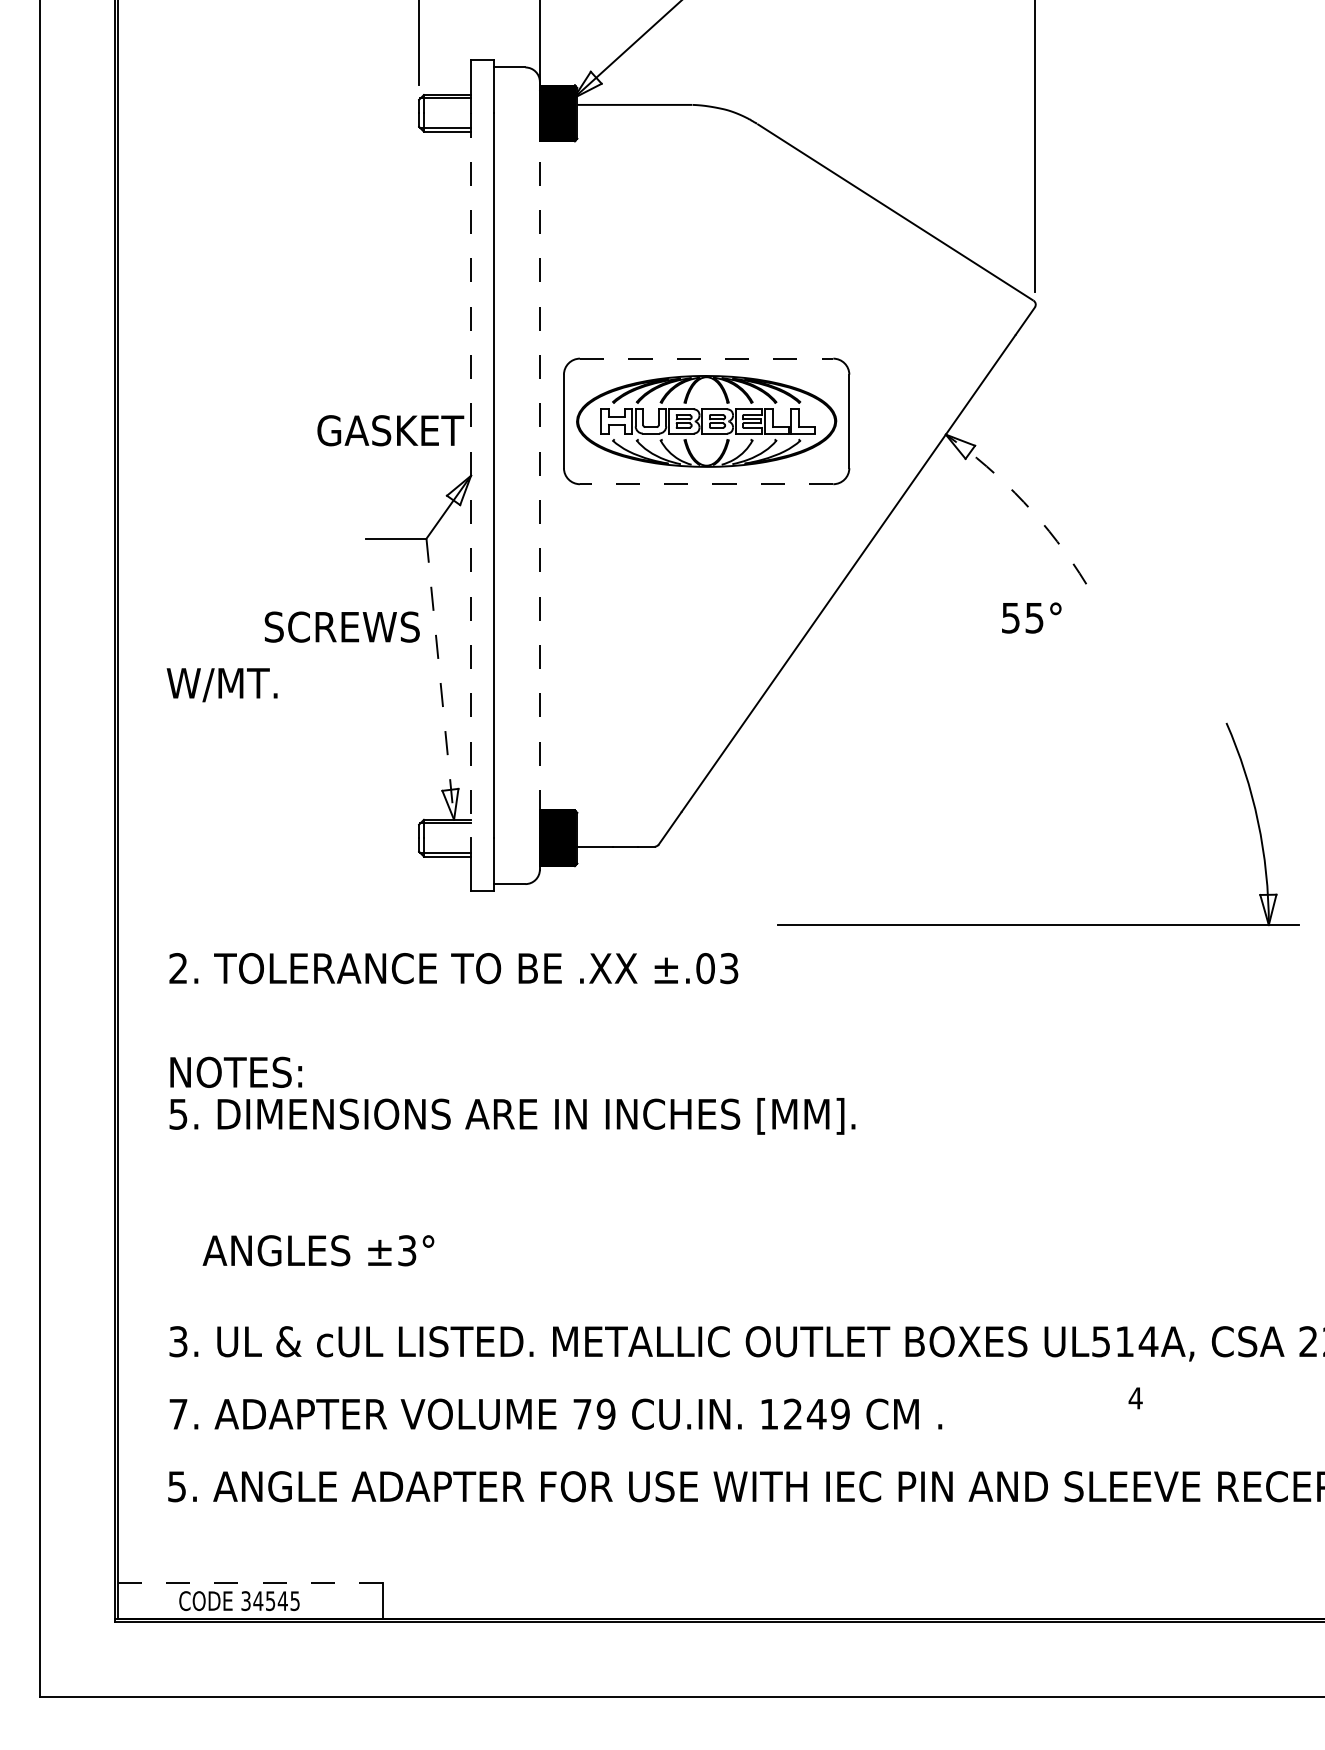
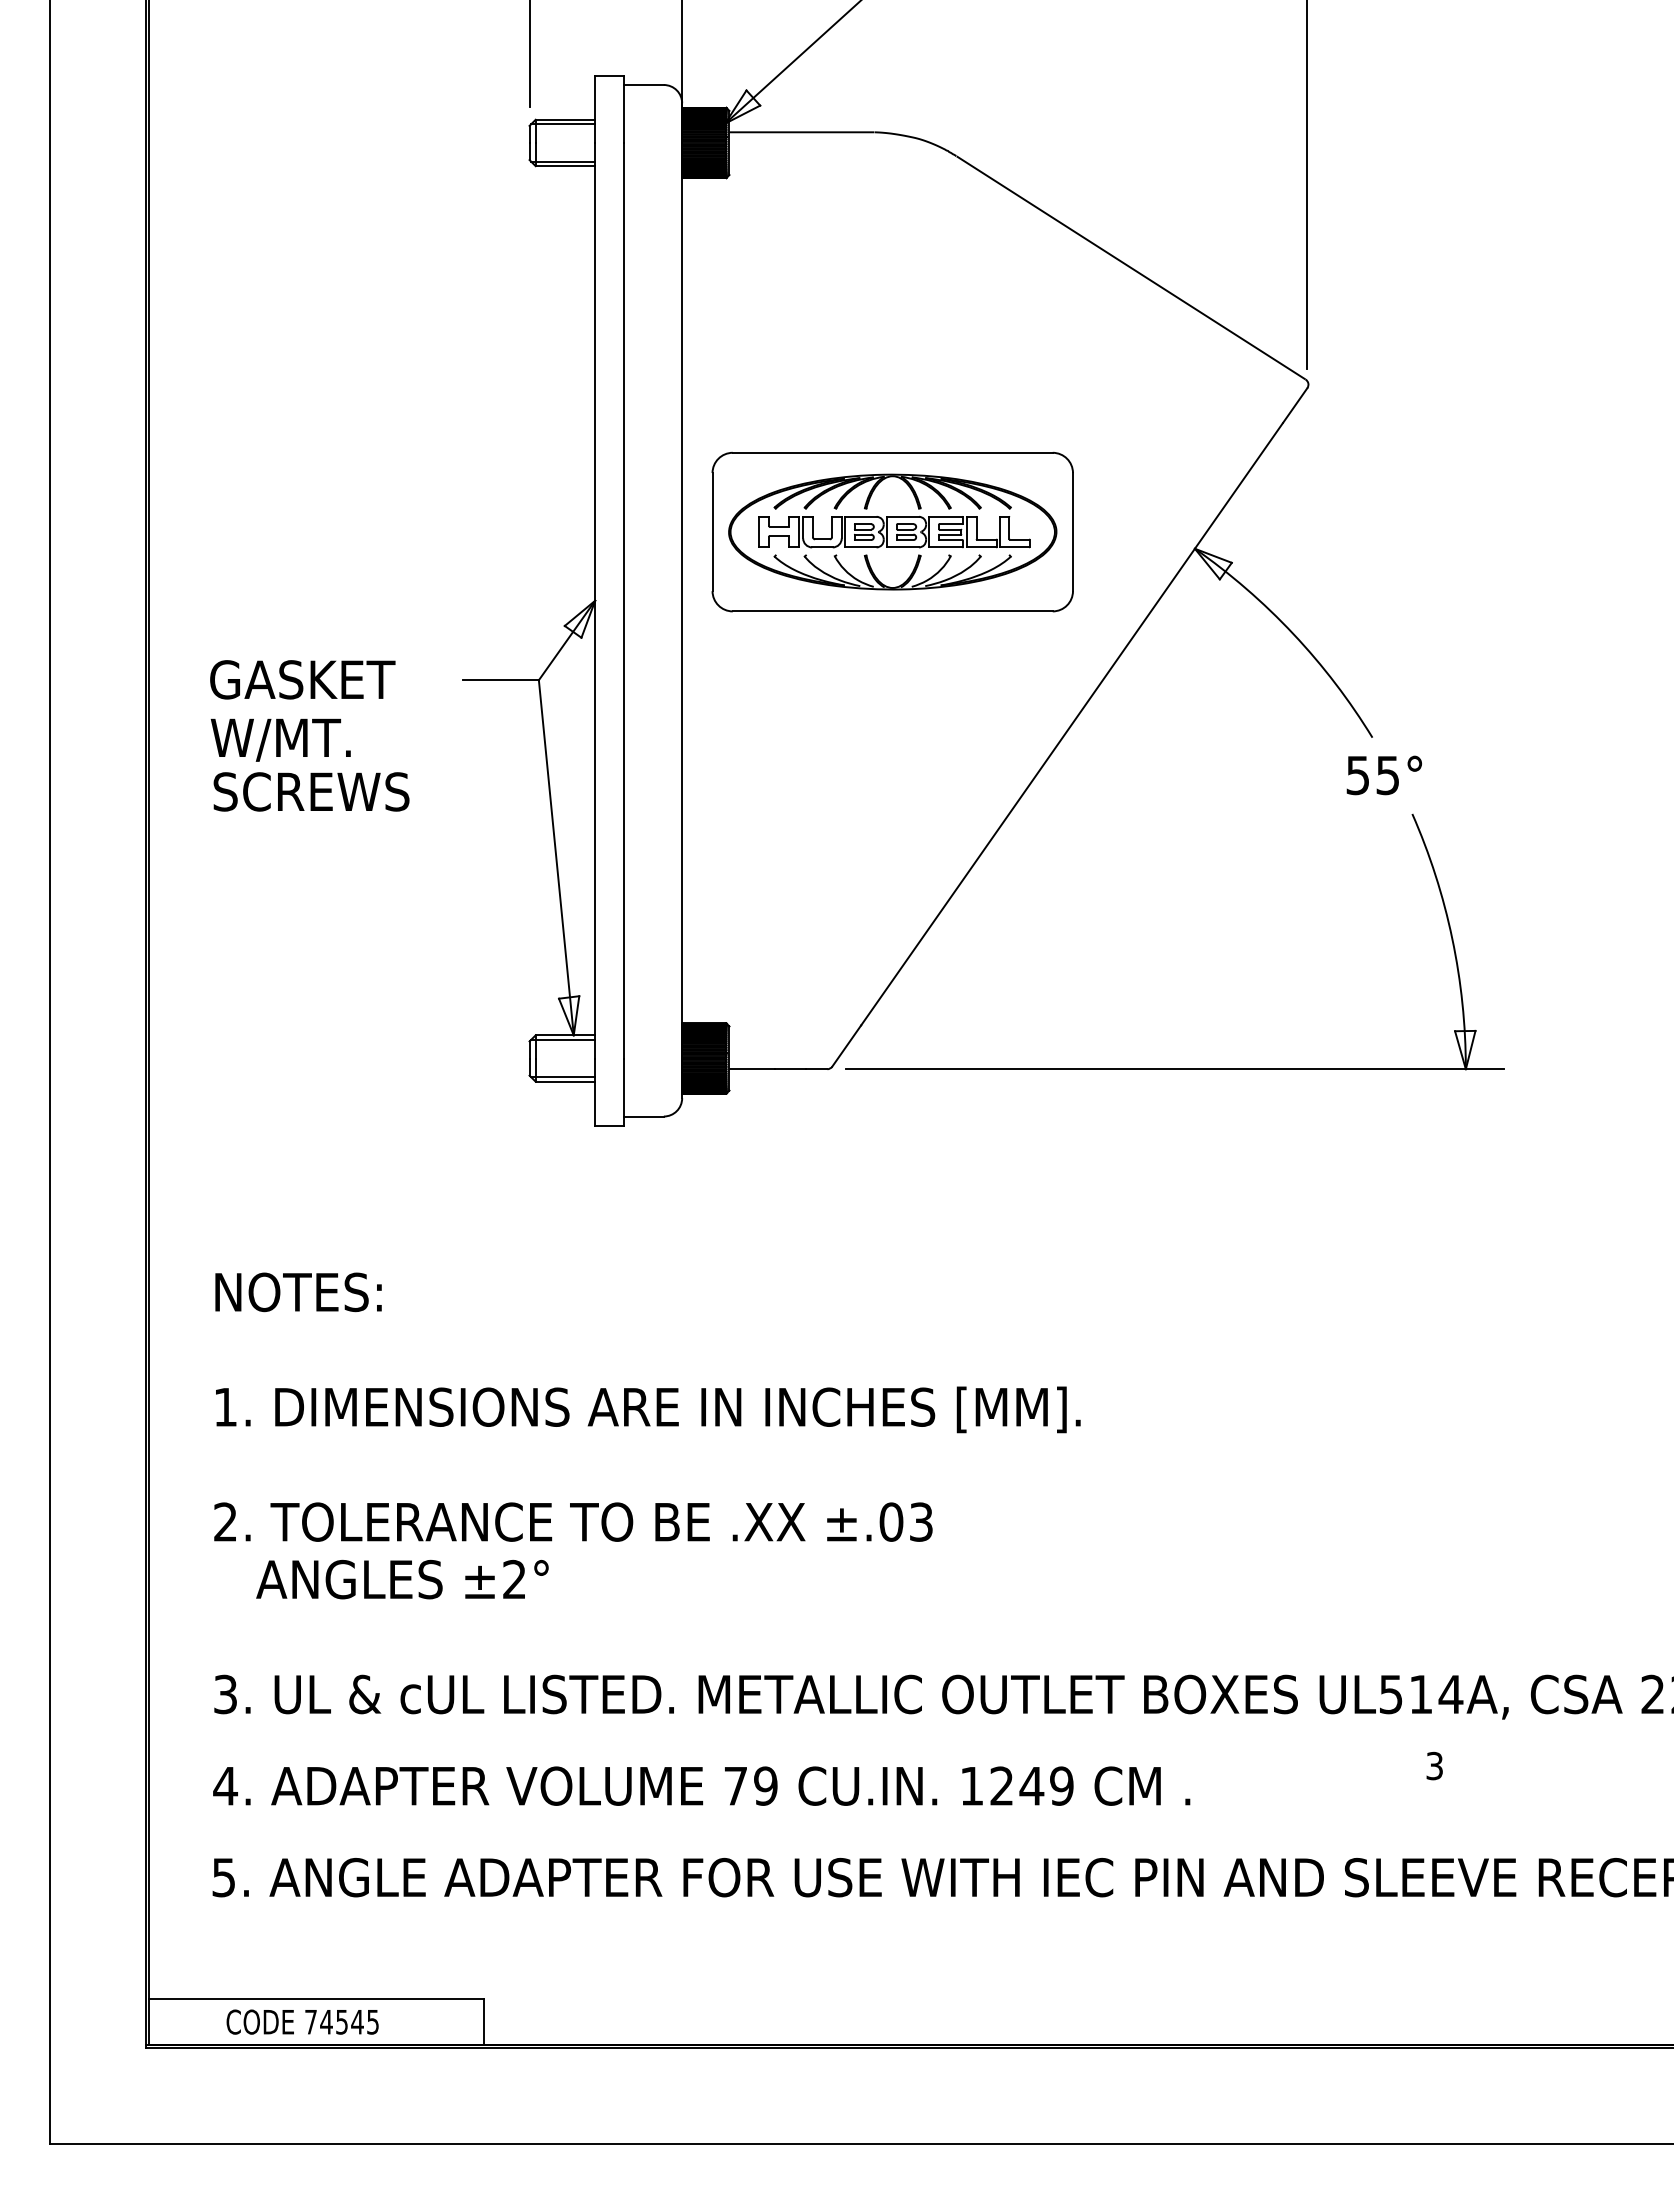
line: (706, 358) -> (892, 452), dashed -> solid
text: (390, 430) -> (302, 679), moved
line: (471, 475) -> (595, 600), dashed -> solid
line: (540, 475) -> (682, 600), dashed -> solid
line: (706, 484) -> (892, 611), dashed -> solid
arc: (1023, 502) -> (1293, 634), dashed -> solid
text: (1031, 618) -> (1383, 775), moved
text: (342, 626) -> (311, 791), moved
line: (440, 679) -> (556, 858), dashed -> solid
text: (221, 684) -> (280, 739), moved
part: (1038, 924) -> (1174, 1068), moved
text: (453, 968) -> (573, 1521), moved
text: (236, 1072) -> (298, 1292), moved
text: (178, 1114) -> (225, 1407), 5. -> 1.
text: (407, 1250) -> (514, 1579), ±3° -> ±2°
text: (1135, 1397) -> (1434, 1765), 4 -> 3
text: (178, 1414) -> (225, 1786), 7. -> 4.
line: (250, 1583) -> (316, 1999), dashed -> solid
text: (245, 1600) -> (310, 2021), 34545 -> 74545

